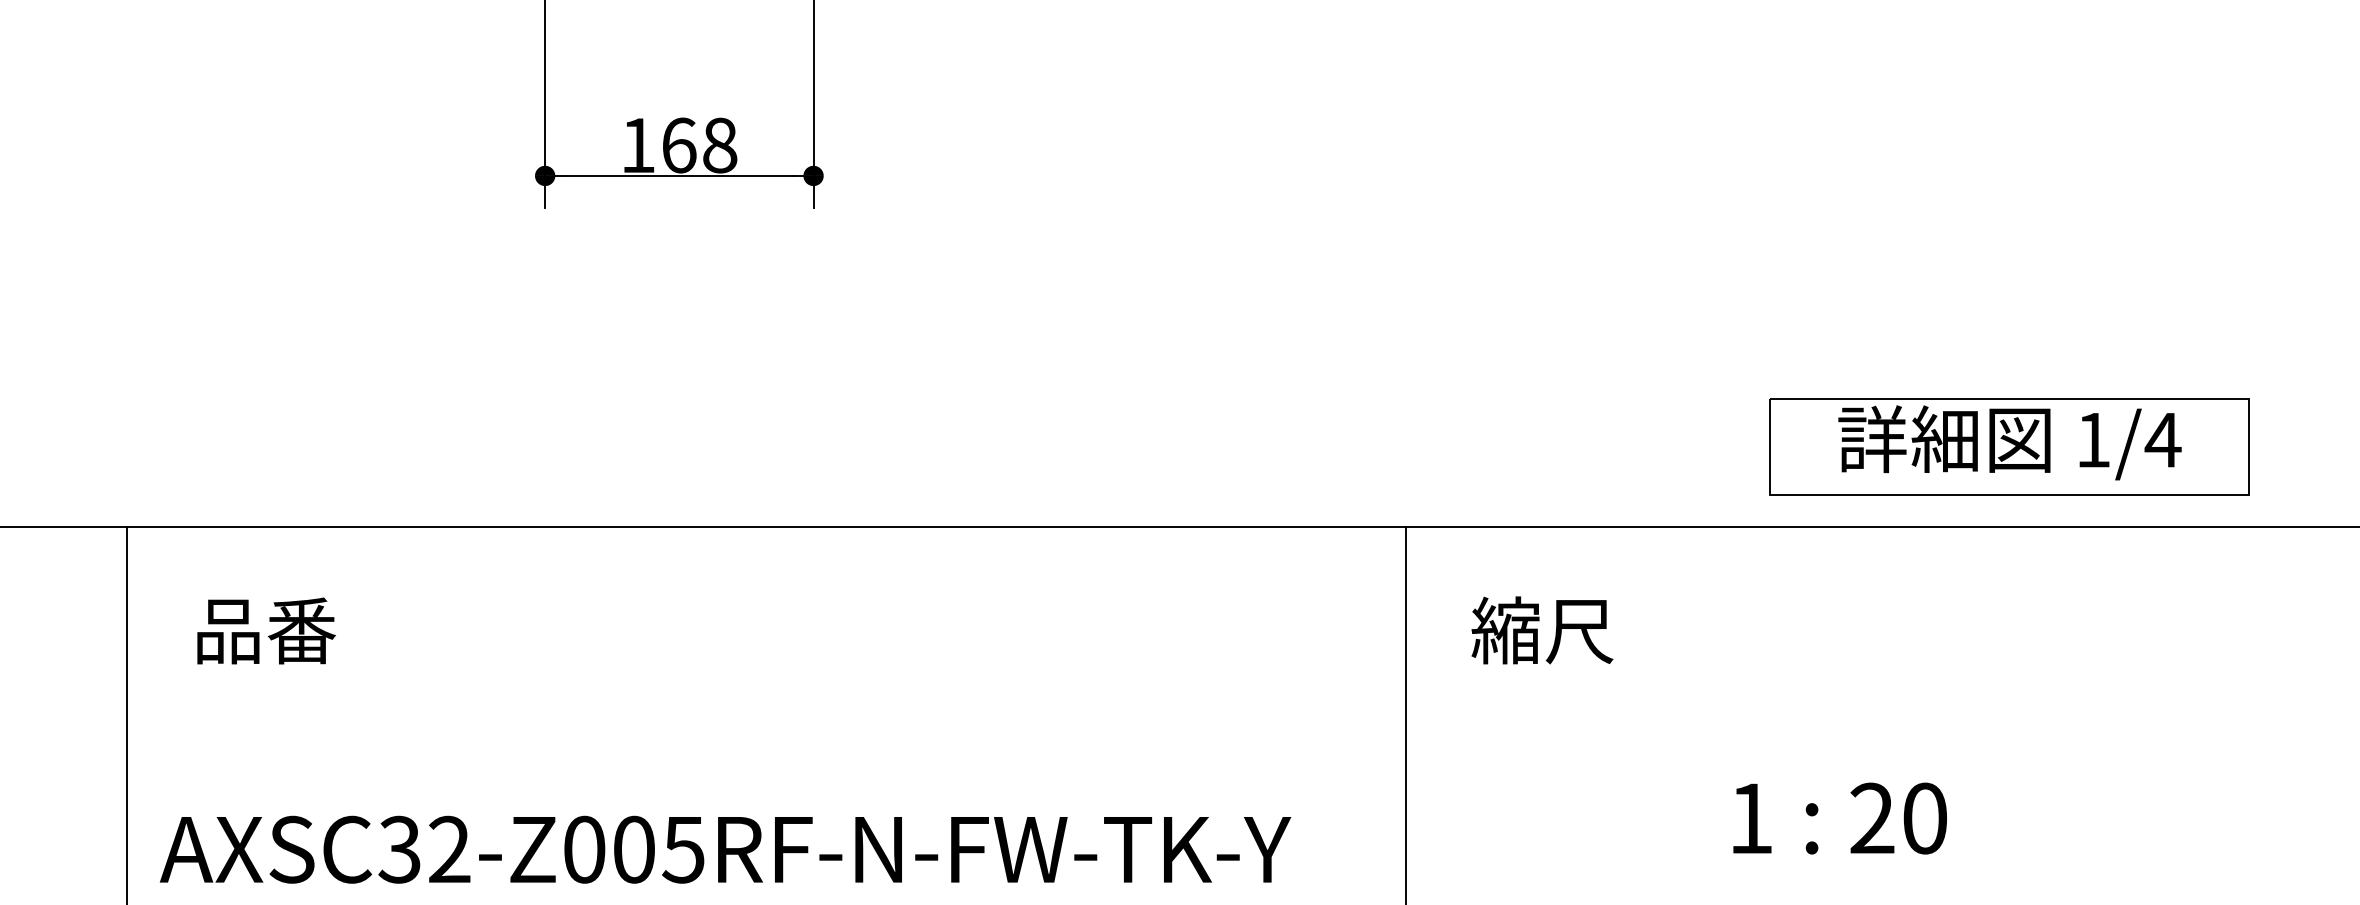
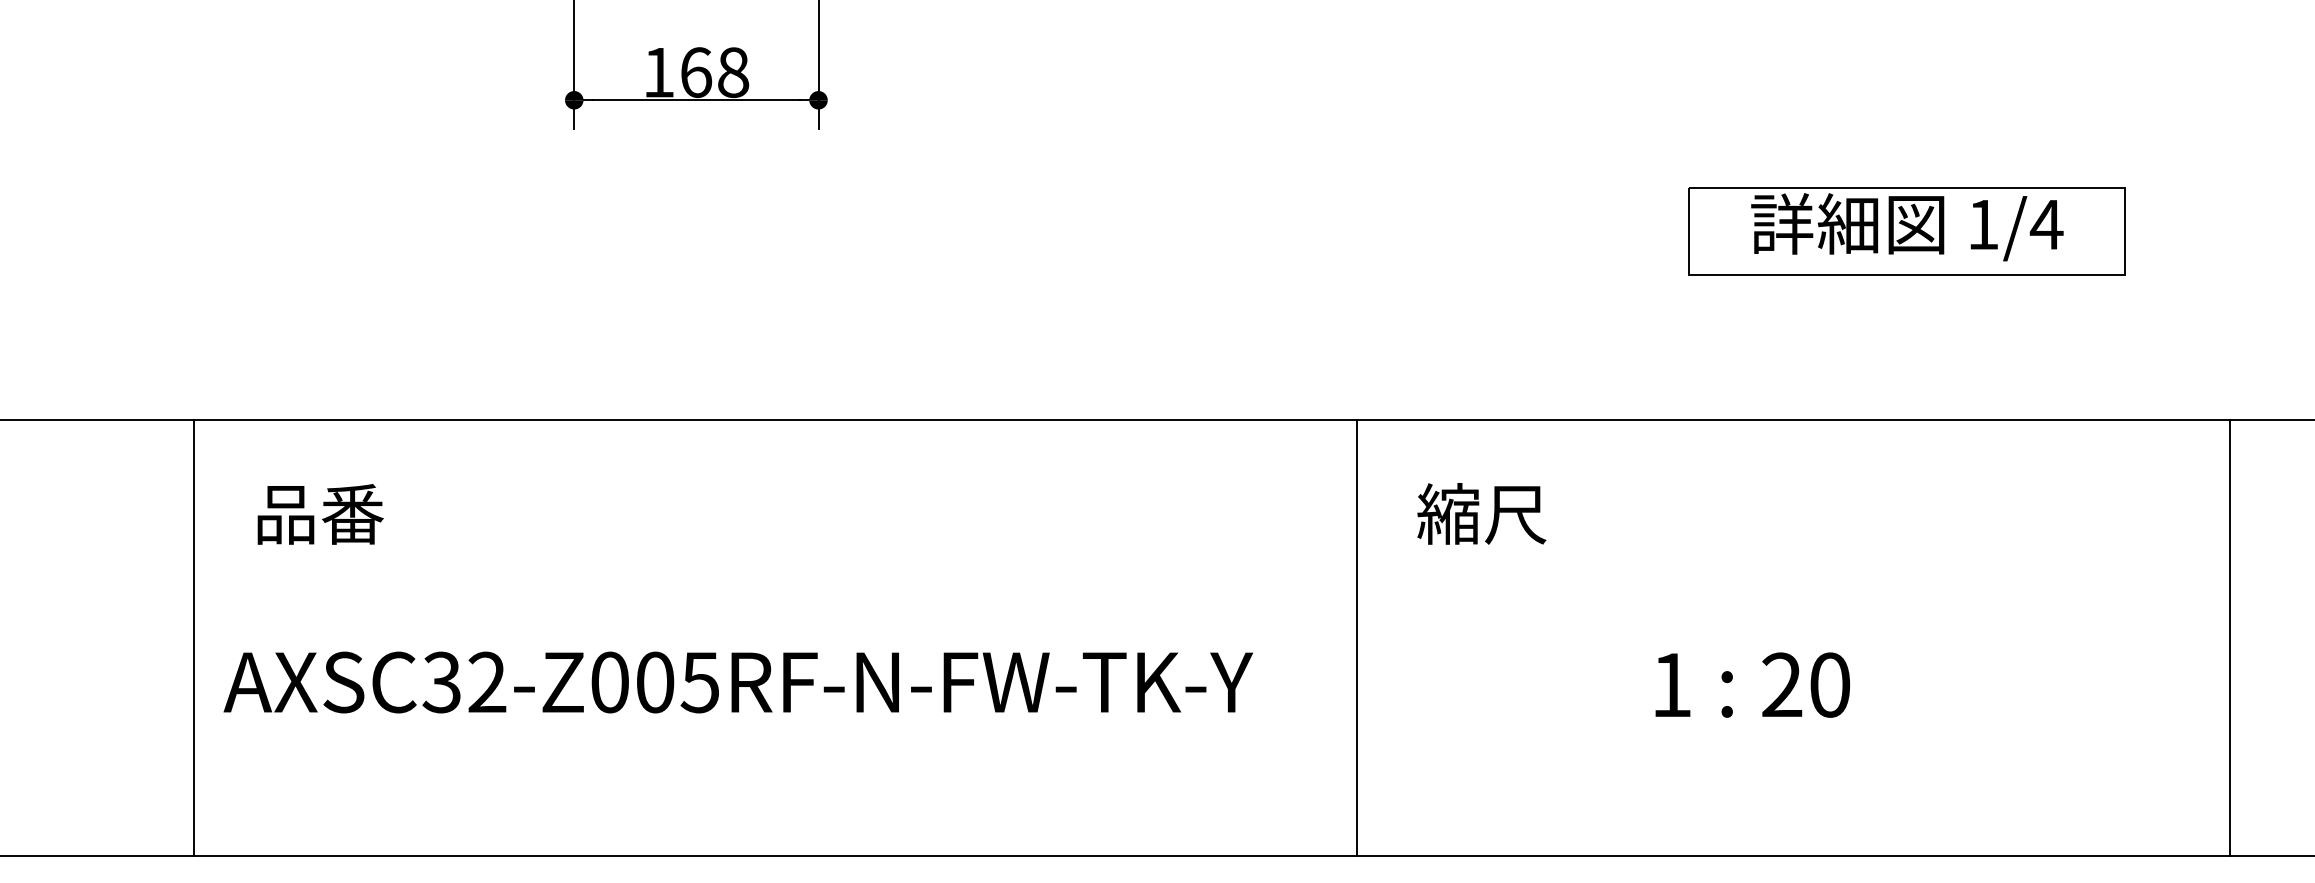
part: (2009, 447) -> (1906, 231), moved
text: (724, 849) -> (737, 682), moved

